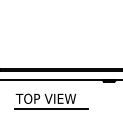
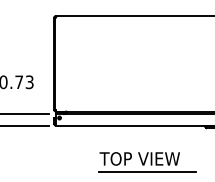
part: (51, 101) -> (147, 162), moved

